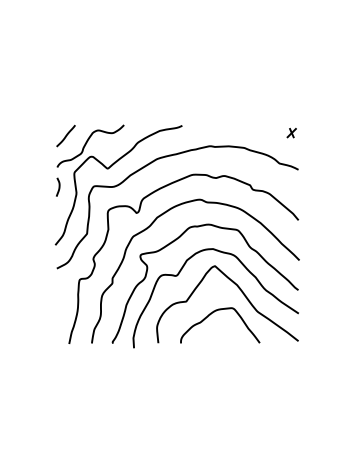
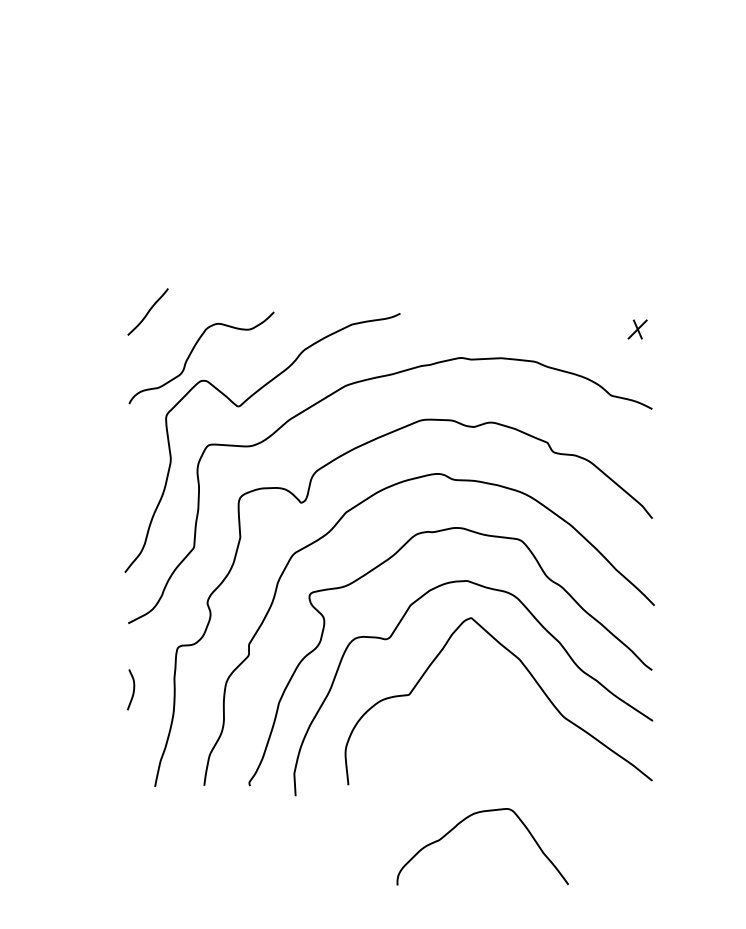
line: (65, 135) -> (146, 310), moved
curve: (58, 186) -> (131, 688), moved
curve: (210, 315) -> (461, 824), moved

